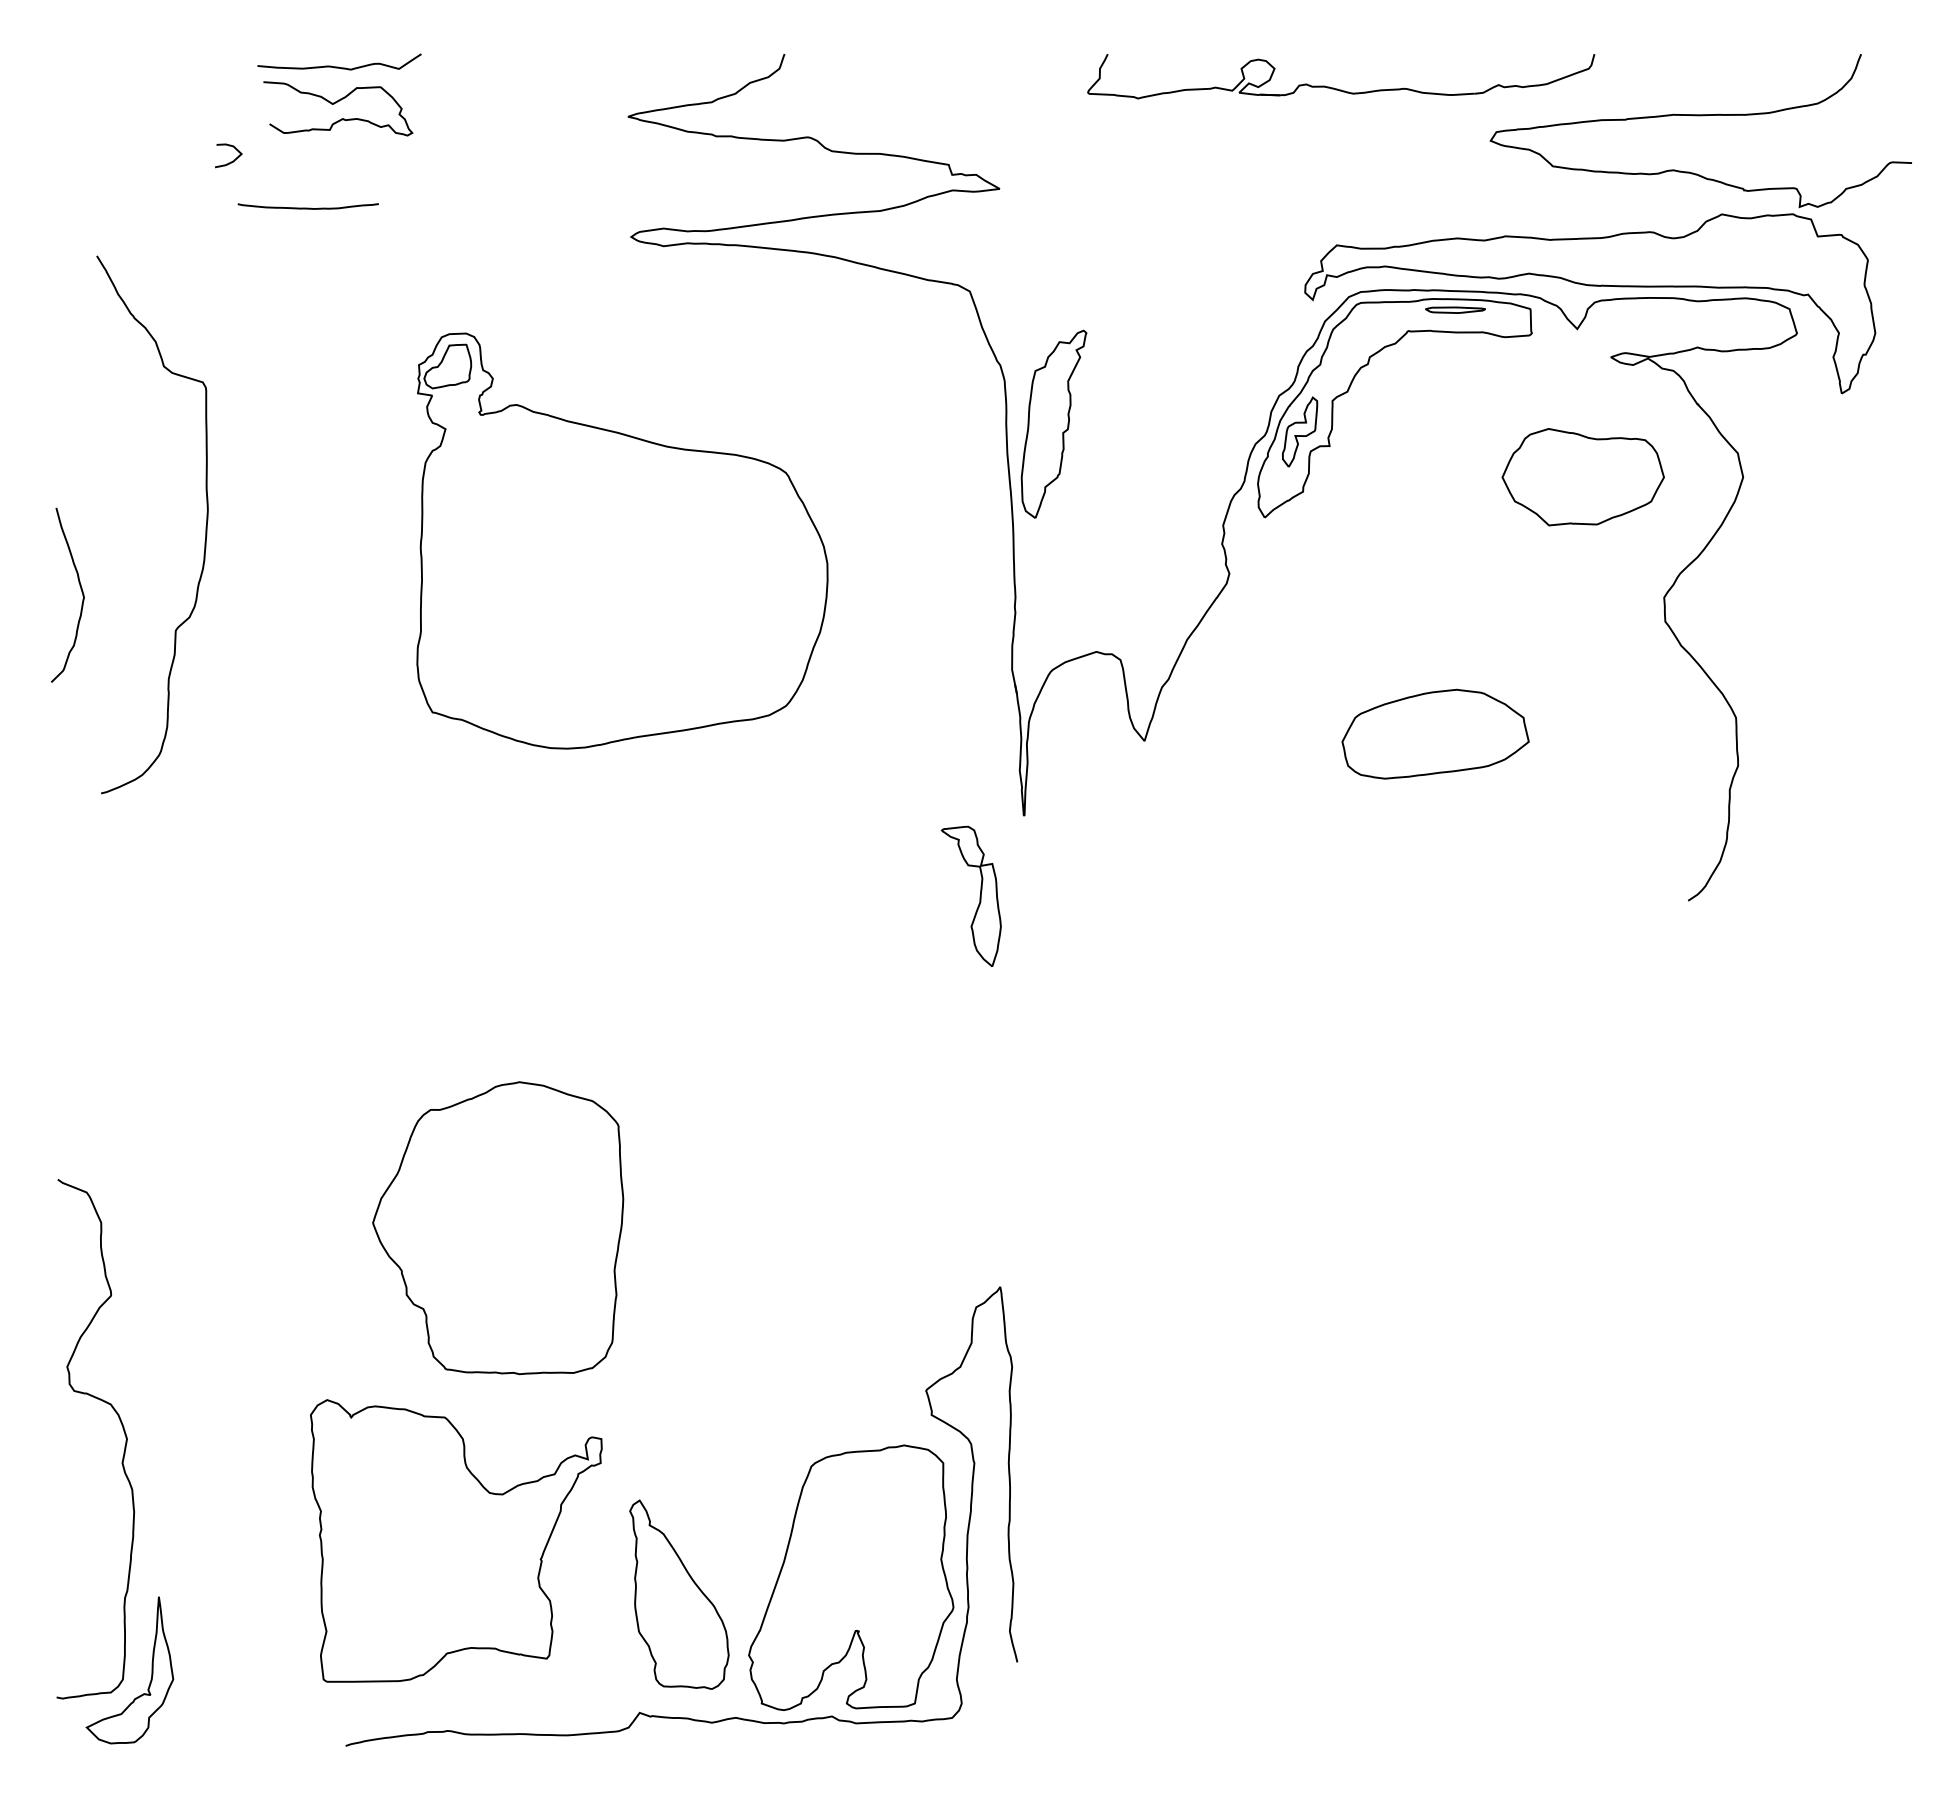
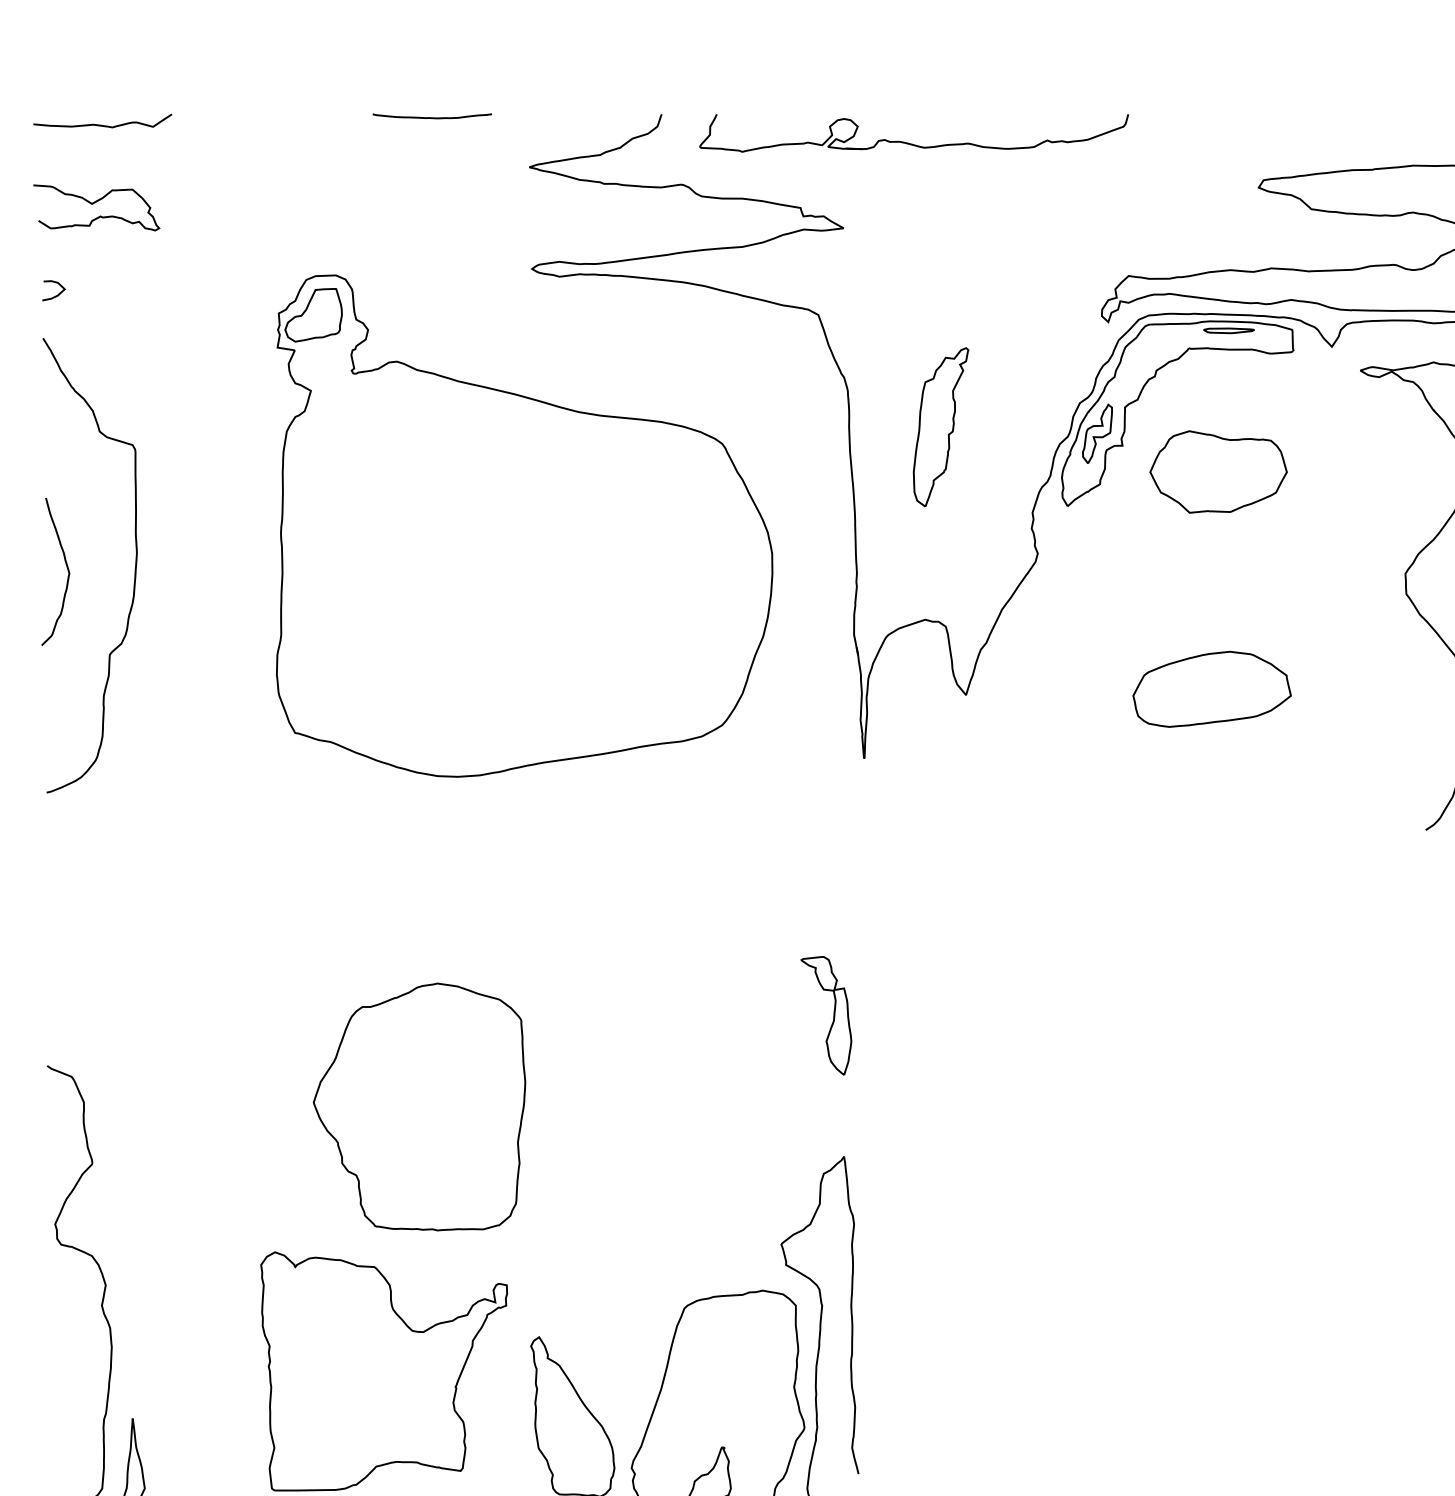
curve: (338, 66) -> (101, 124), moved
part: (1337, 88) -> (911, 143), moved
curve: (336, 103) -> (95, 203), moved
curve: (230, 161) -> (55, 295), moved
curve: (307, 207) -> (431, 117), moved
part: (1053, 423) -> (940, 426), moved
part: (1582, 477) -> (1217, 472), moved
curve: (205, 526) -> (134, 566), moved
part: (622, 540) -> (524, 525), size x1.43
part: (979, 895) -> (833, 1015), moved

